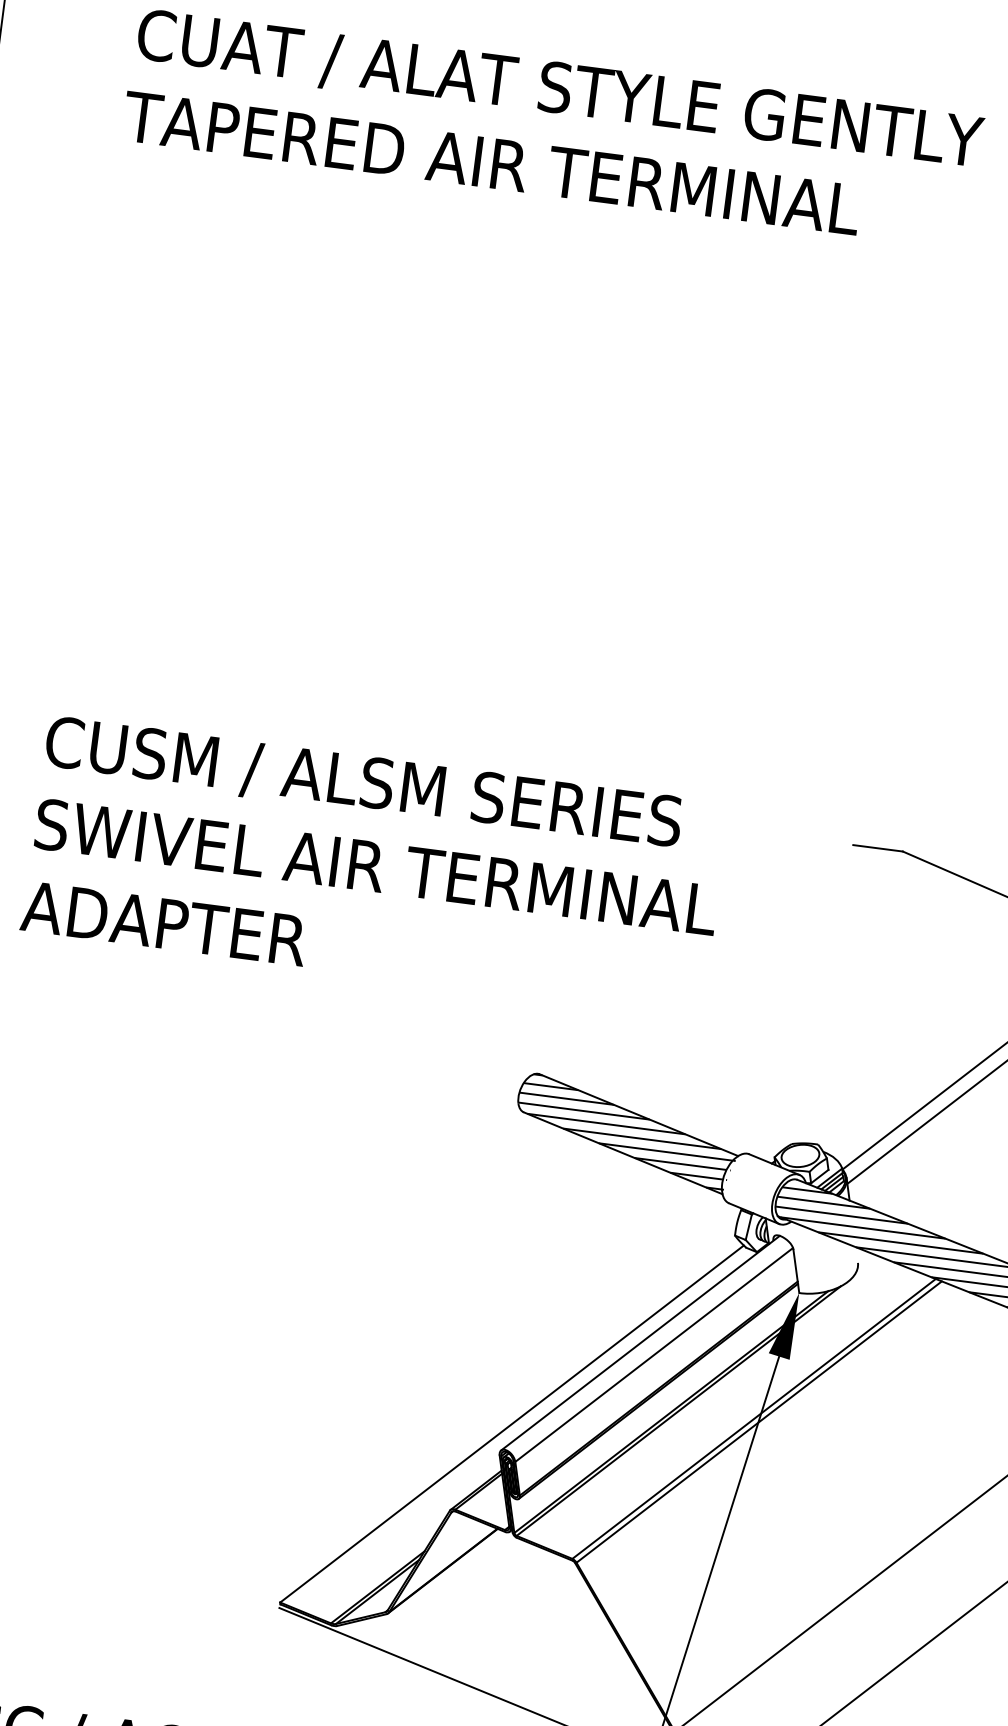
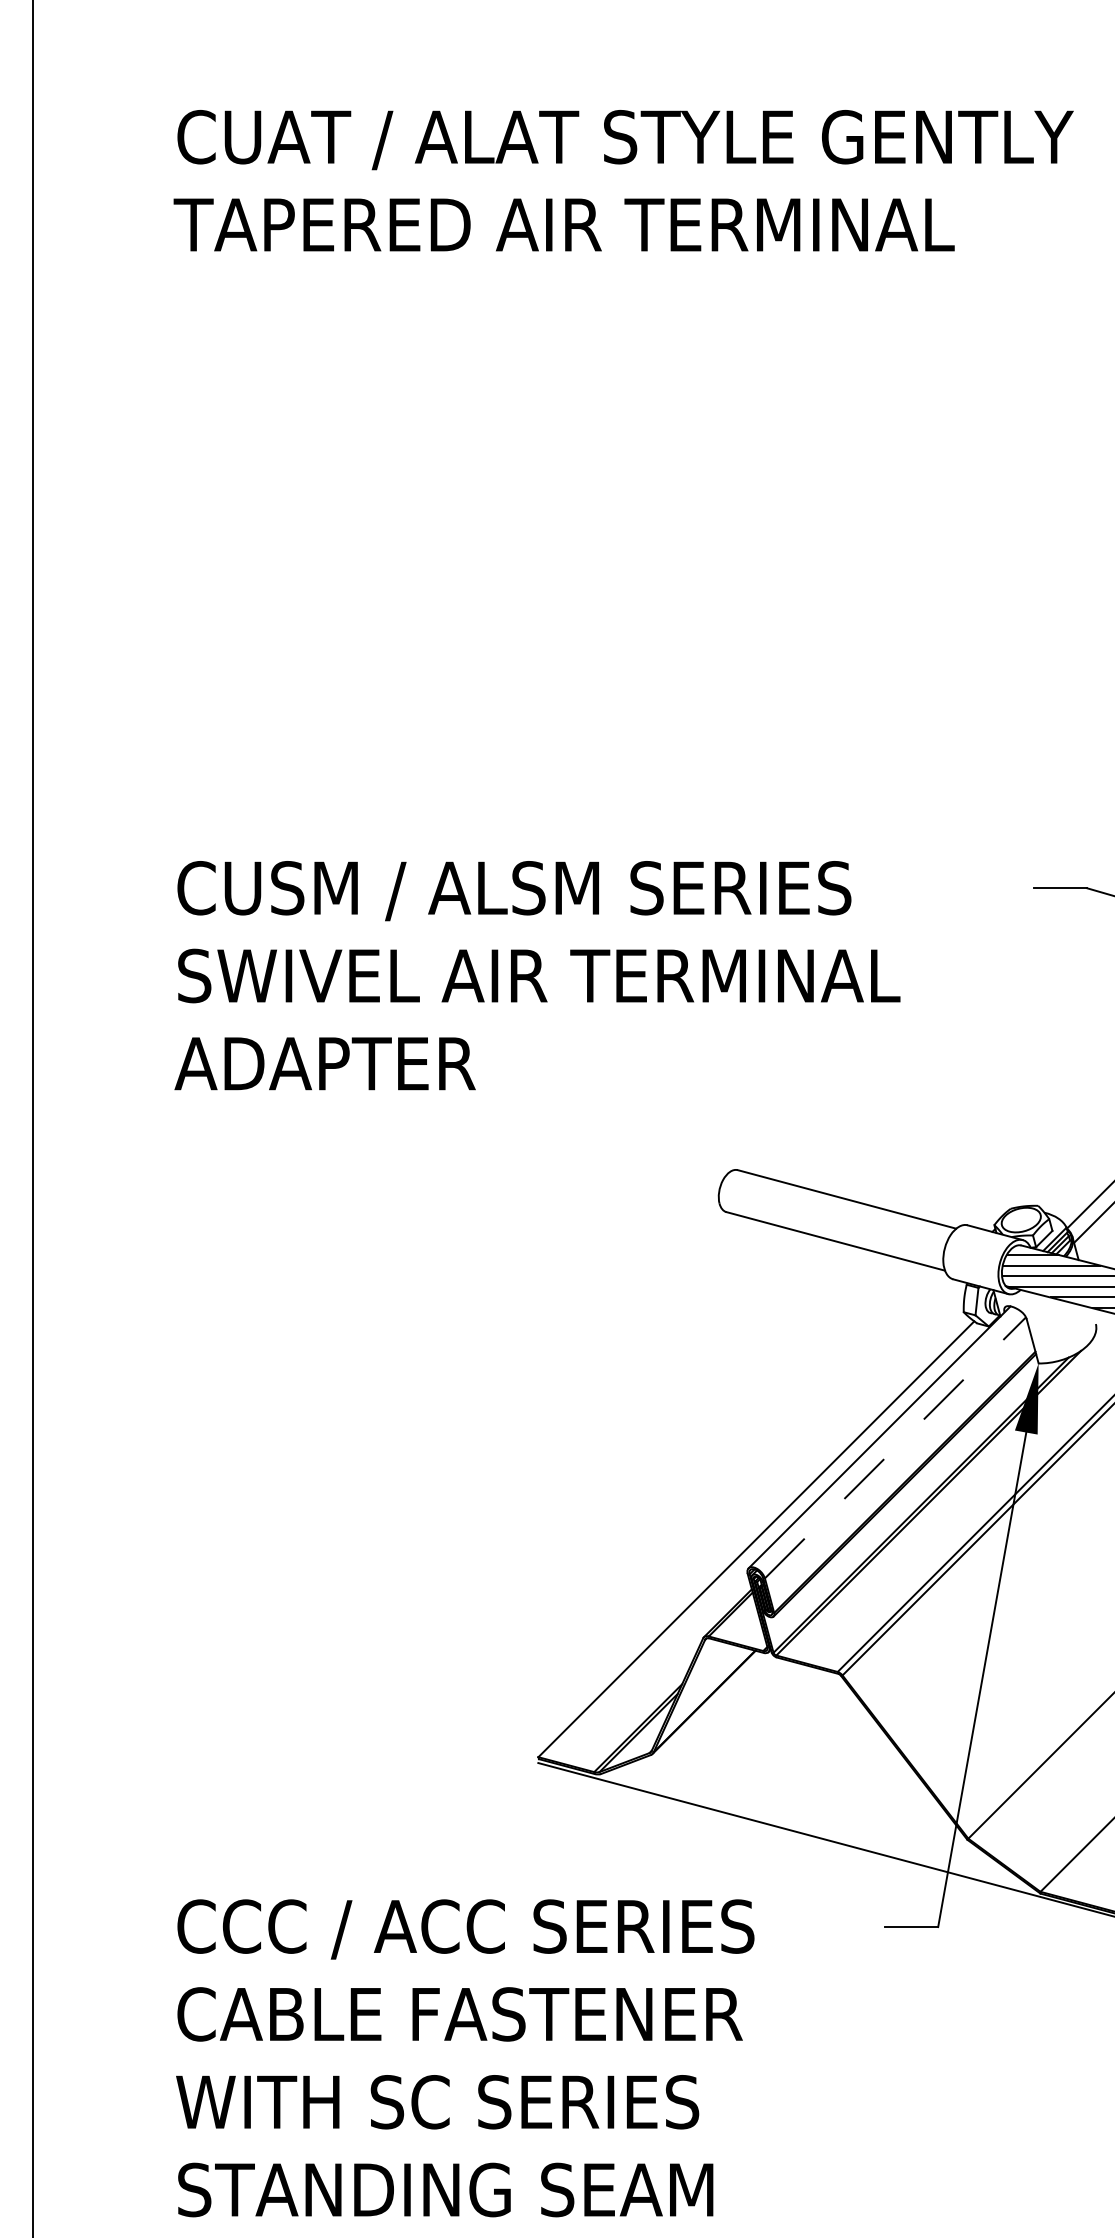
hatch: (626, 1131) -> (836, 1218), removed
line: (654, 1354) -> (895, 1447), solid -> dashed

